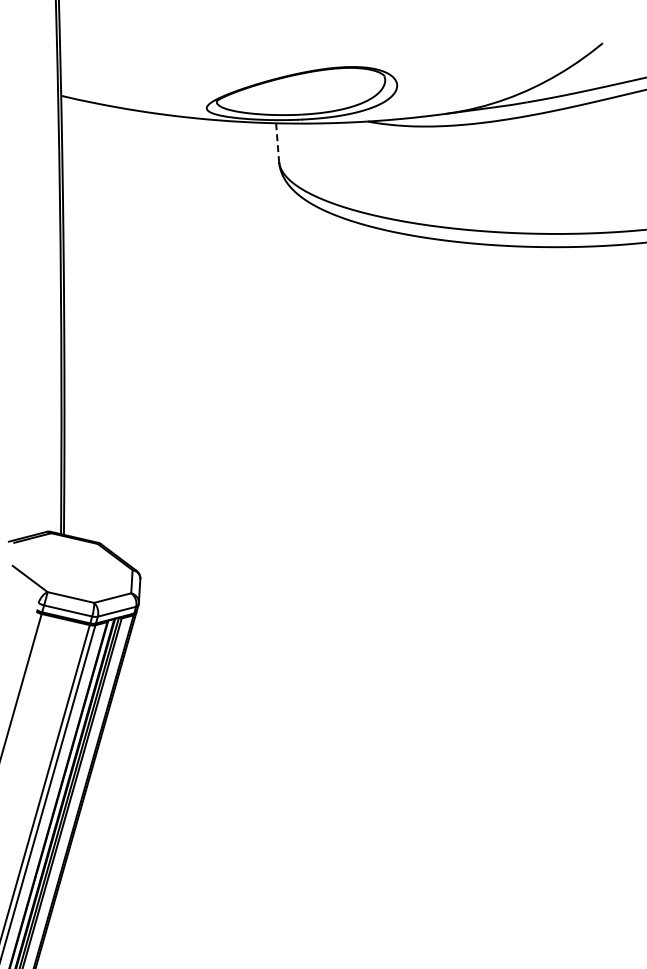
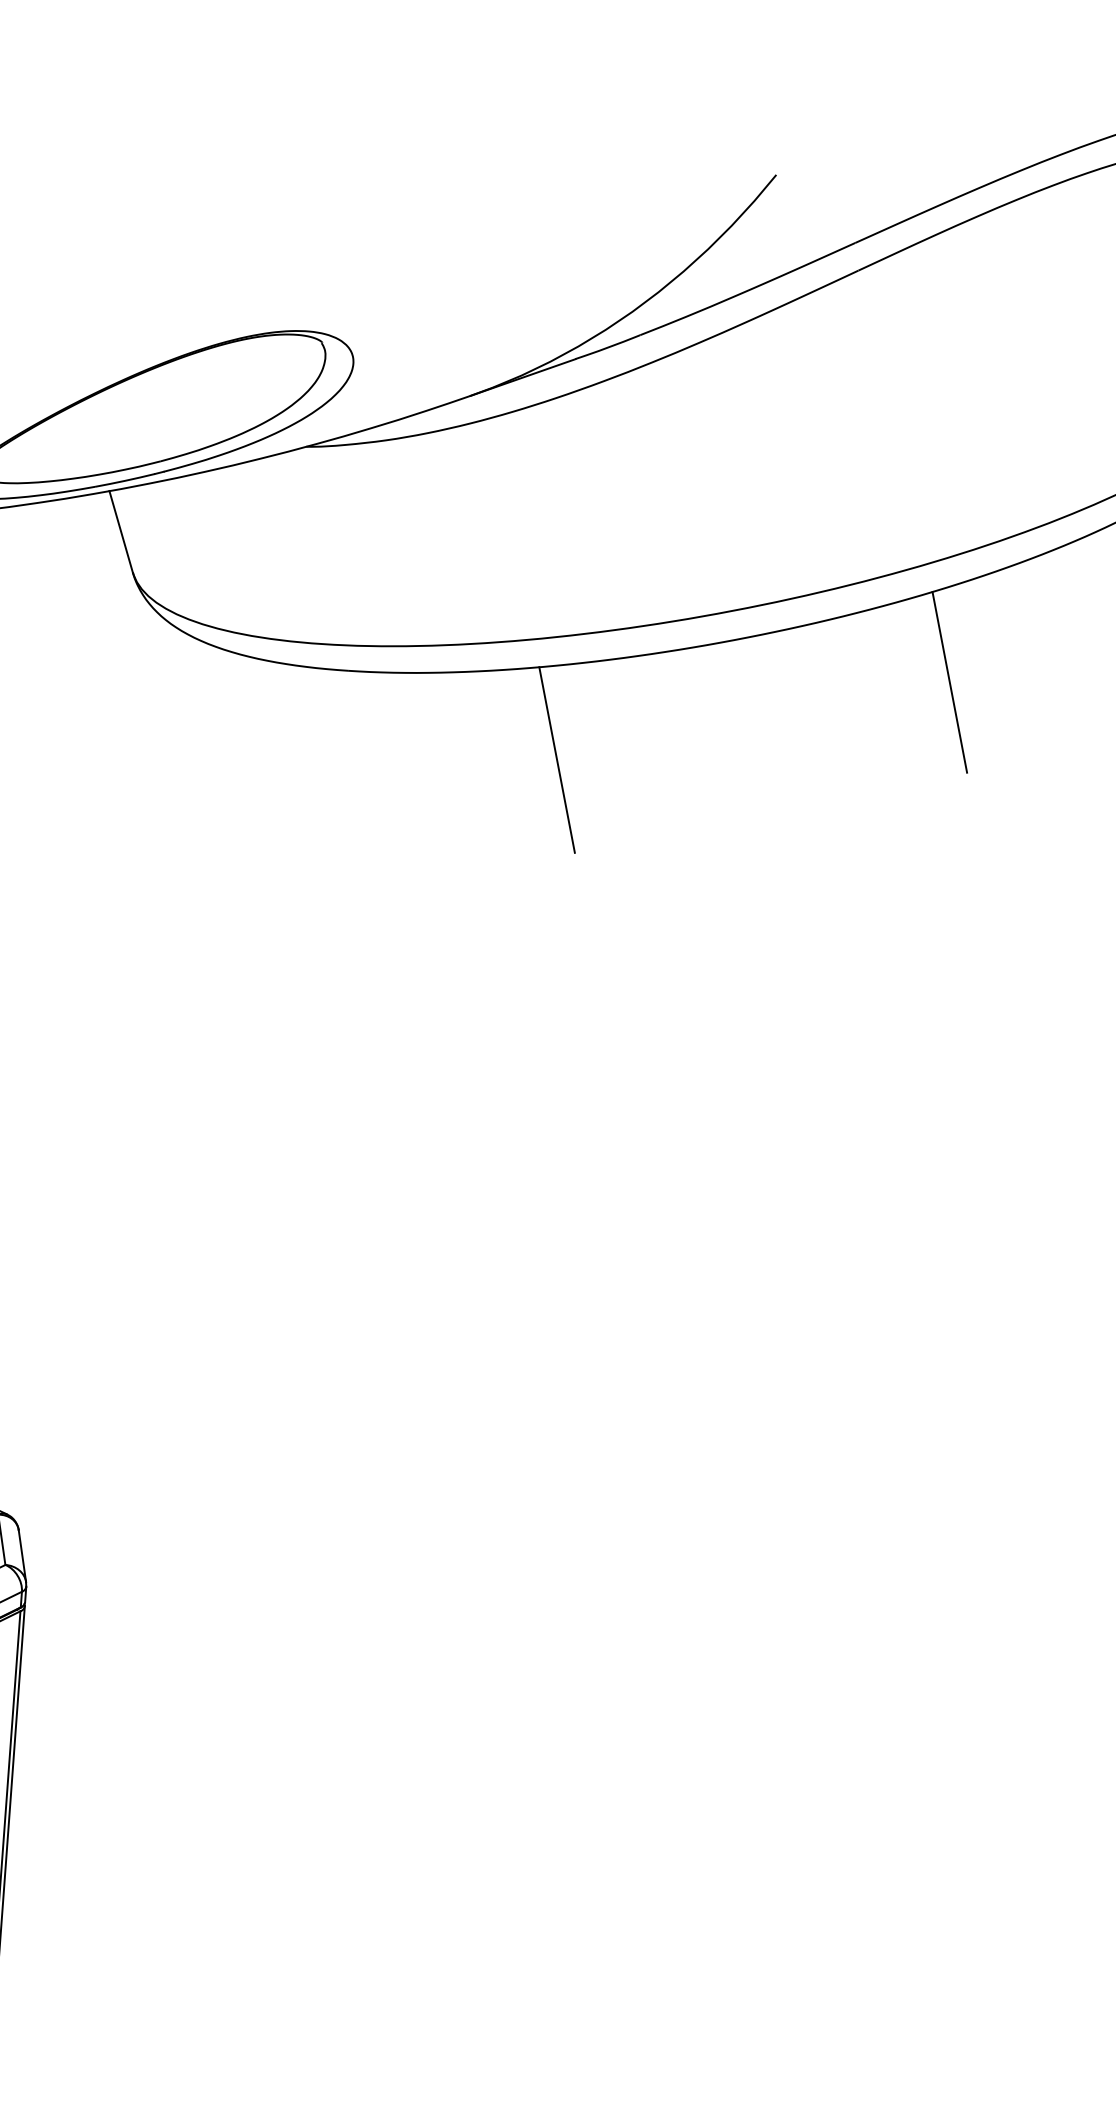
line: (277, 143) -> (121, 533), dashed -> solid
line: (450, 284) -> (555, 760), added
line: (633, 285) -> (948, 682), added

